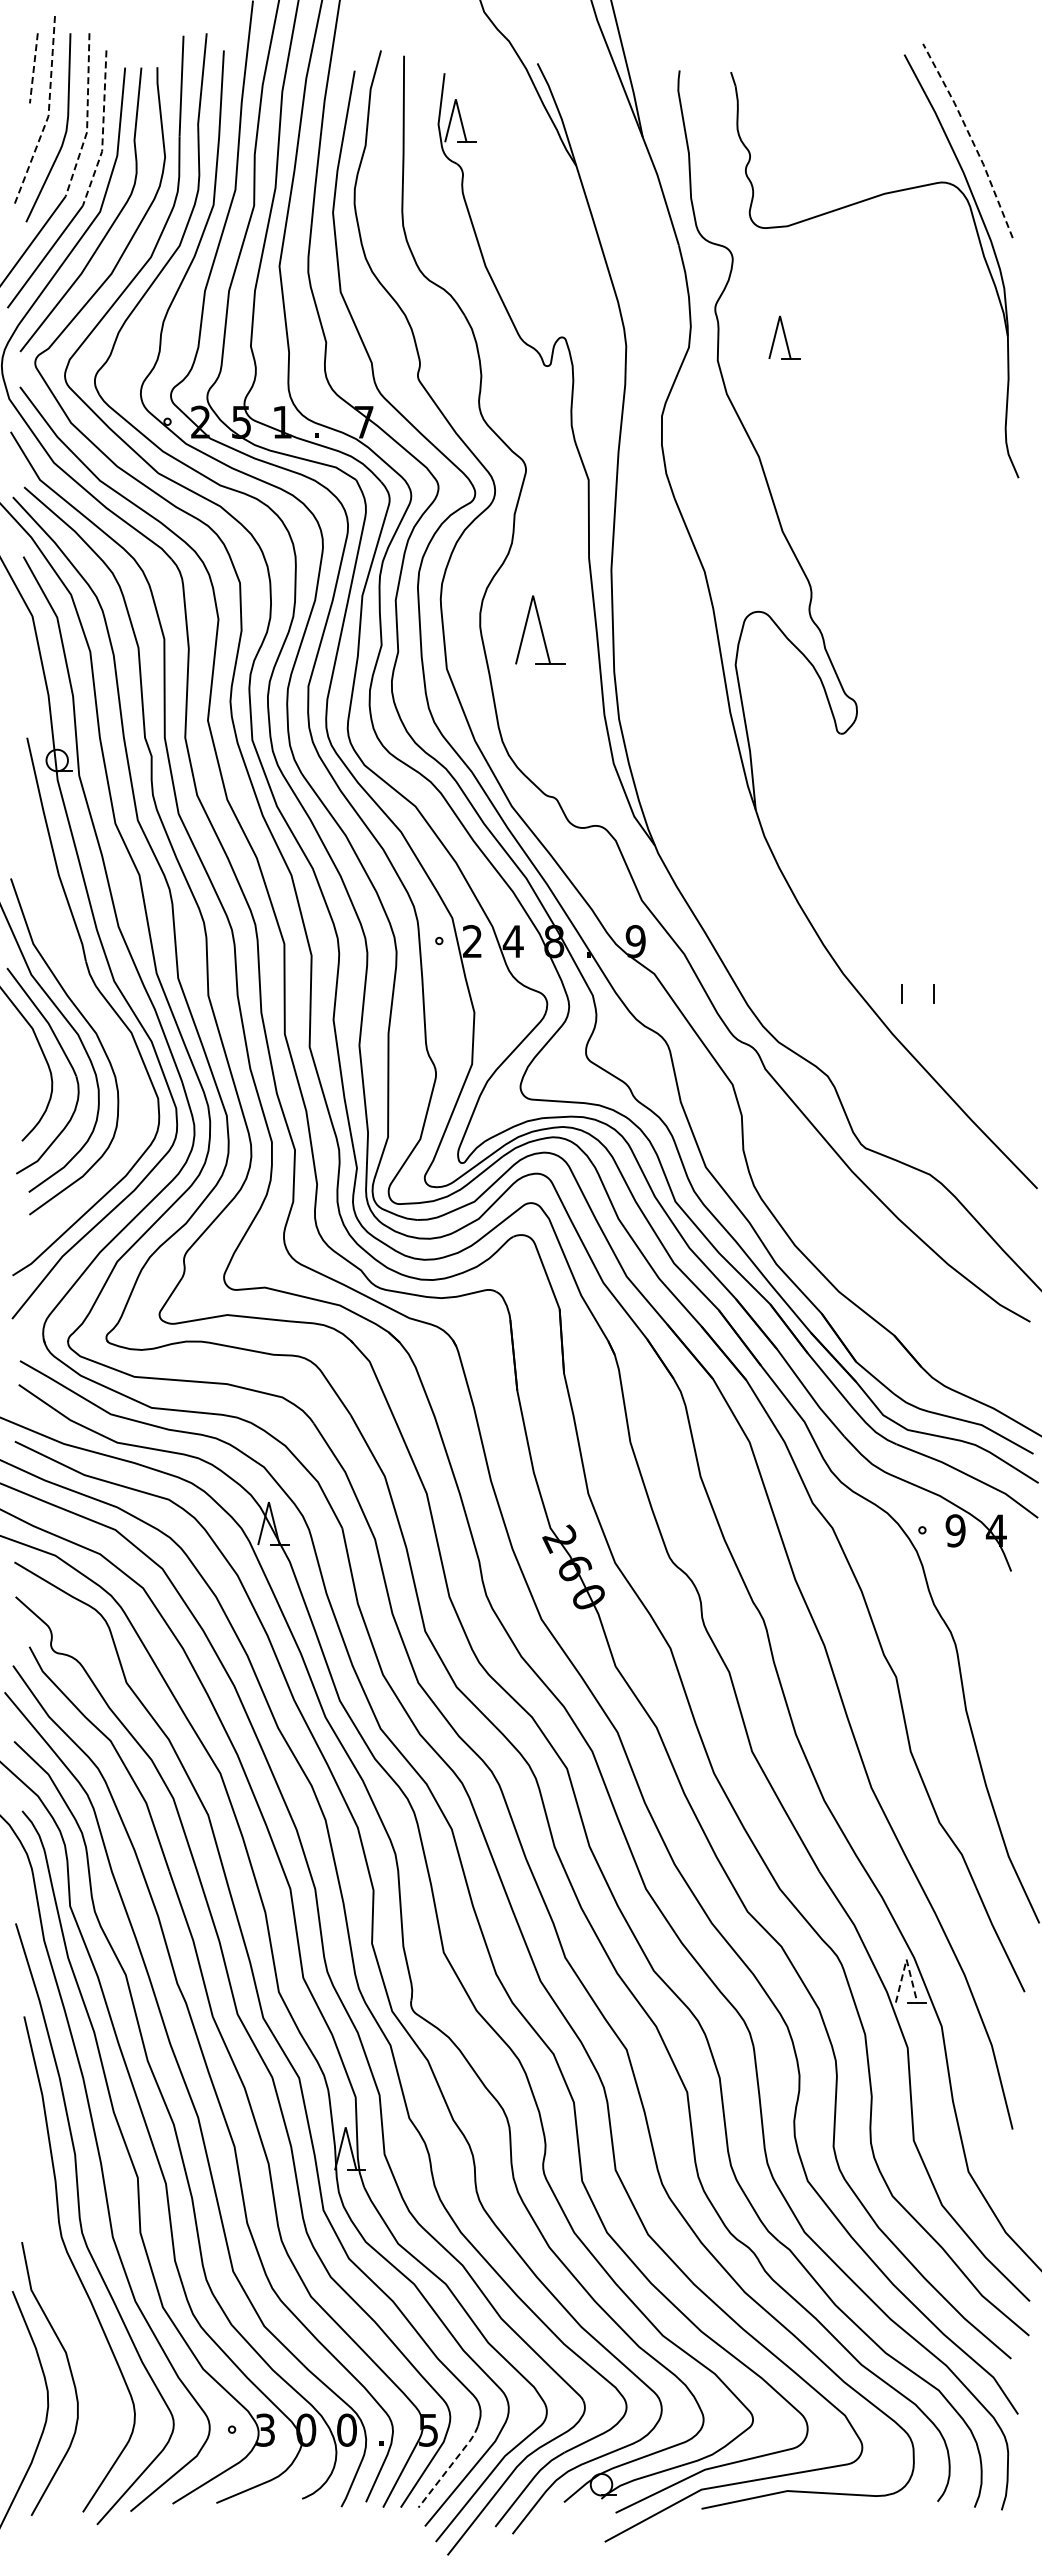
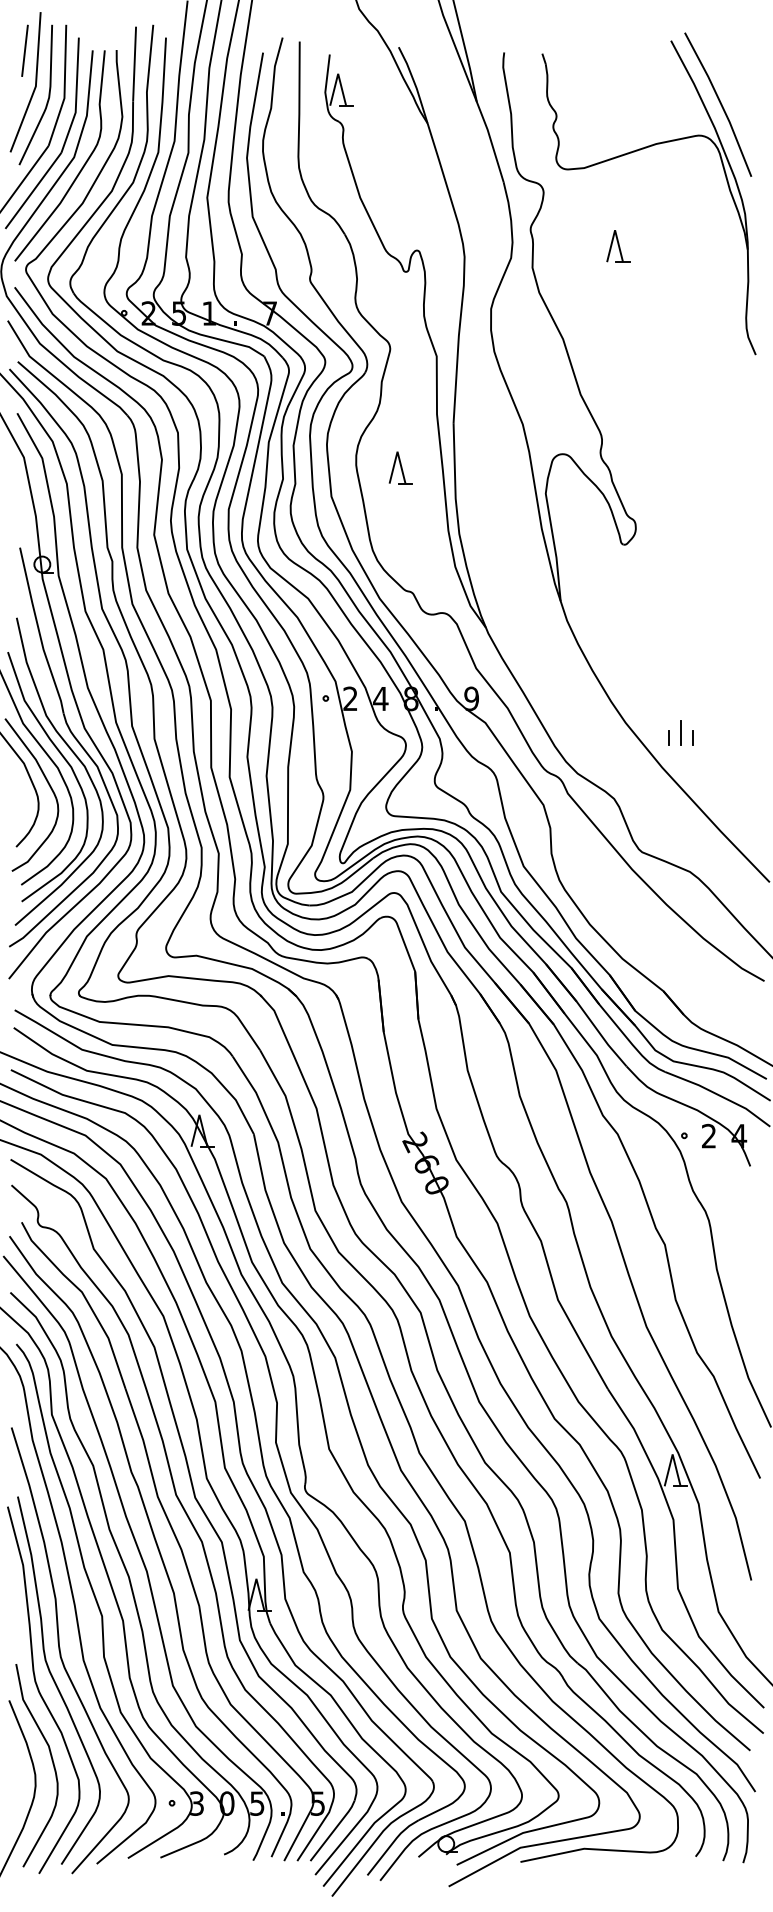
line: (33, 68) -> (24, 51), dashed -> solid
line: (48, 114) -> (35, 85), dashed -> solid
line: (87, 117) -> (64, 87), dashed -> solid
line: (103, 130) -> (76, 97), dashed -> solid
line: (971, 139) -> (720, 103), dashed -> solid
part: (784, 337) -> (618, 246), moved
part: (540, 629) -> (400, 467), size x0.62
line: (917, 987) -> (680, 732), added
curve: (101, 1018) -> (75, 756), added
text: (955, 1530) -> (708, 1135), 9 -> 2
line: (906, 1959) -> (672, 1454), dashed -> solid
curve: (54, 2280) -> (40, 1692), added
text: (346, 2429) -> (257, 1803), 0 -> 5
line: (450, 2466) -> (334, 1830), dashed -> solid

